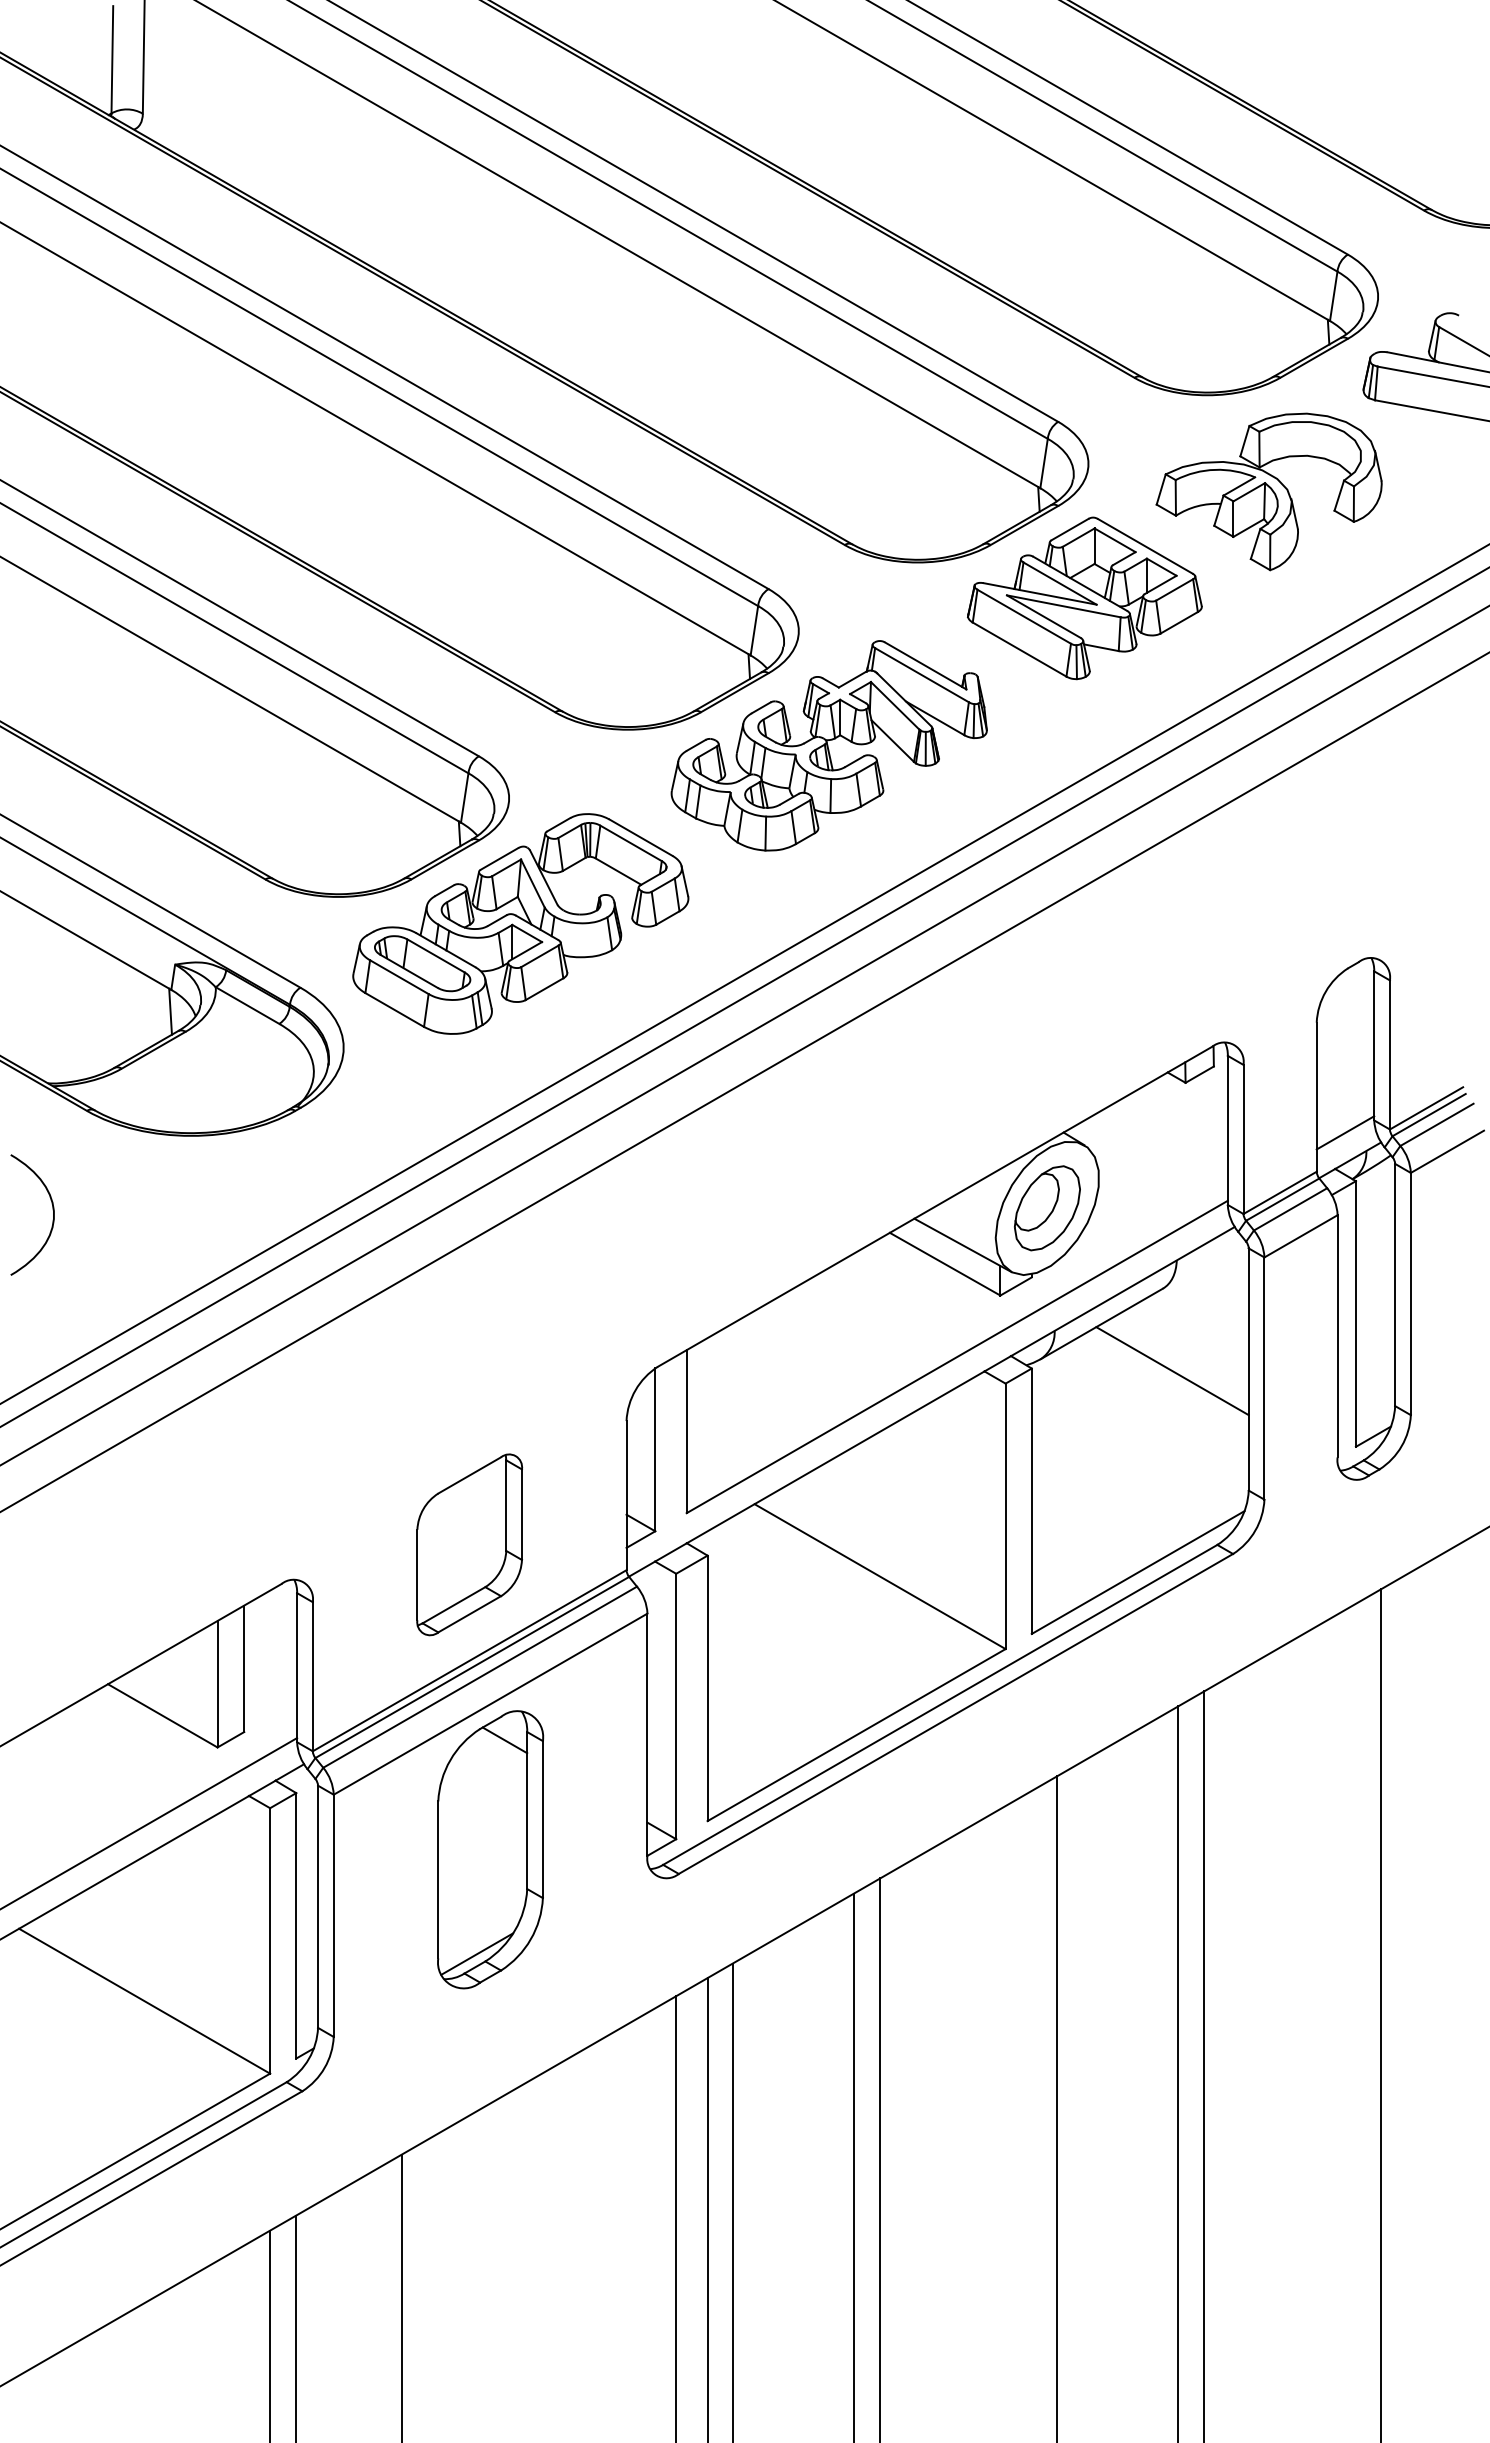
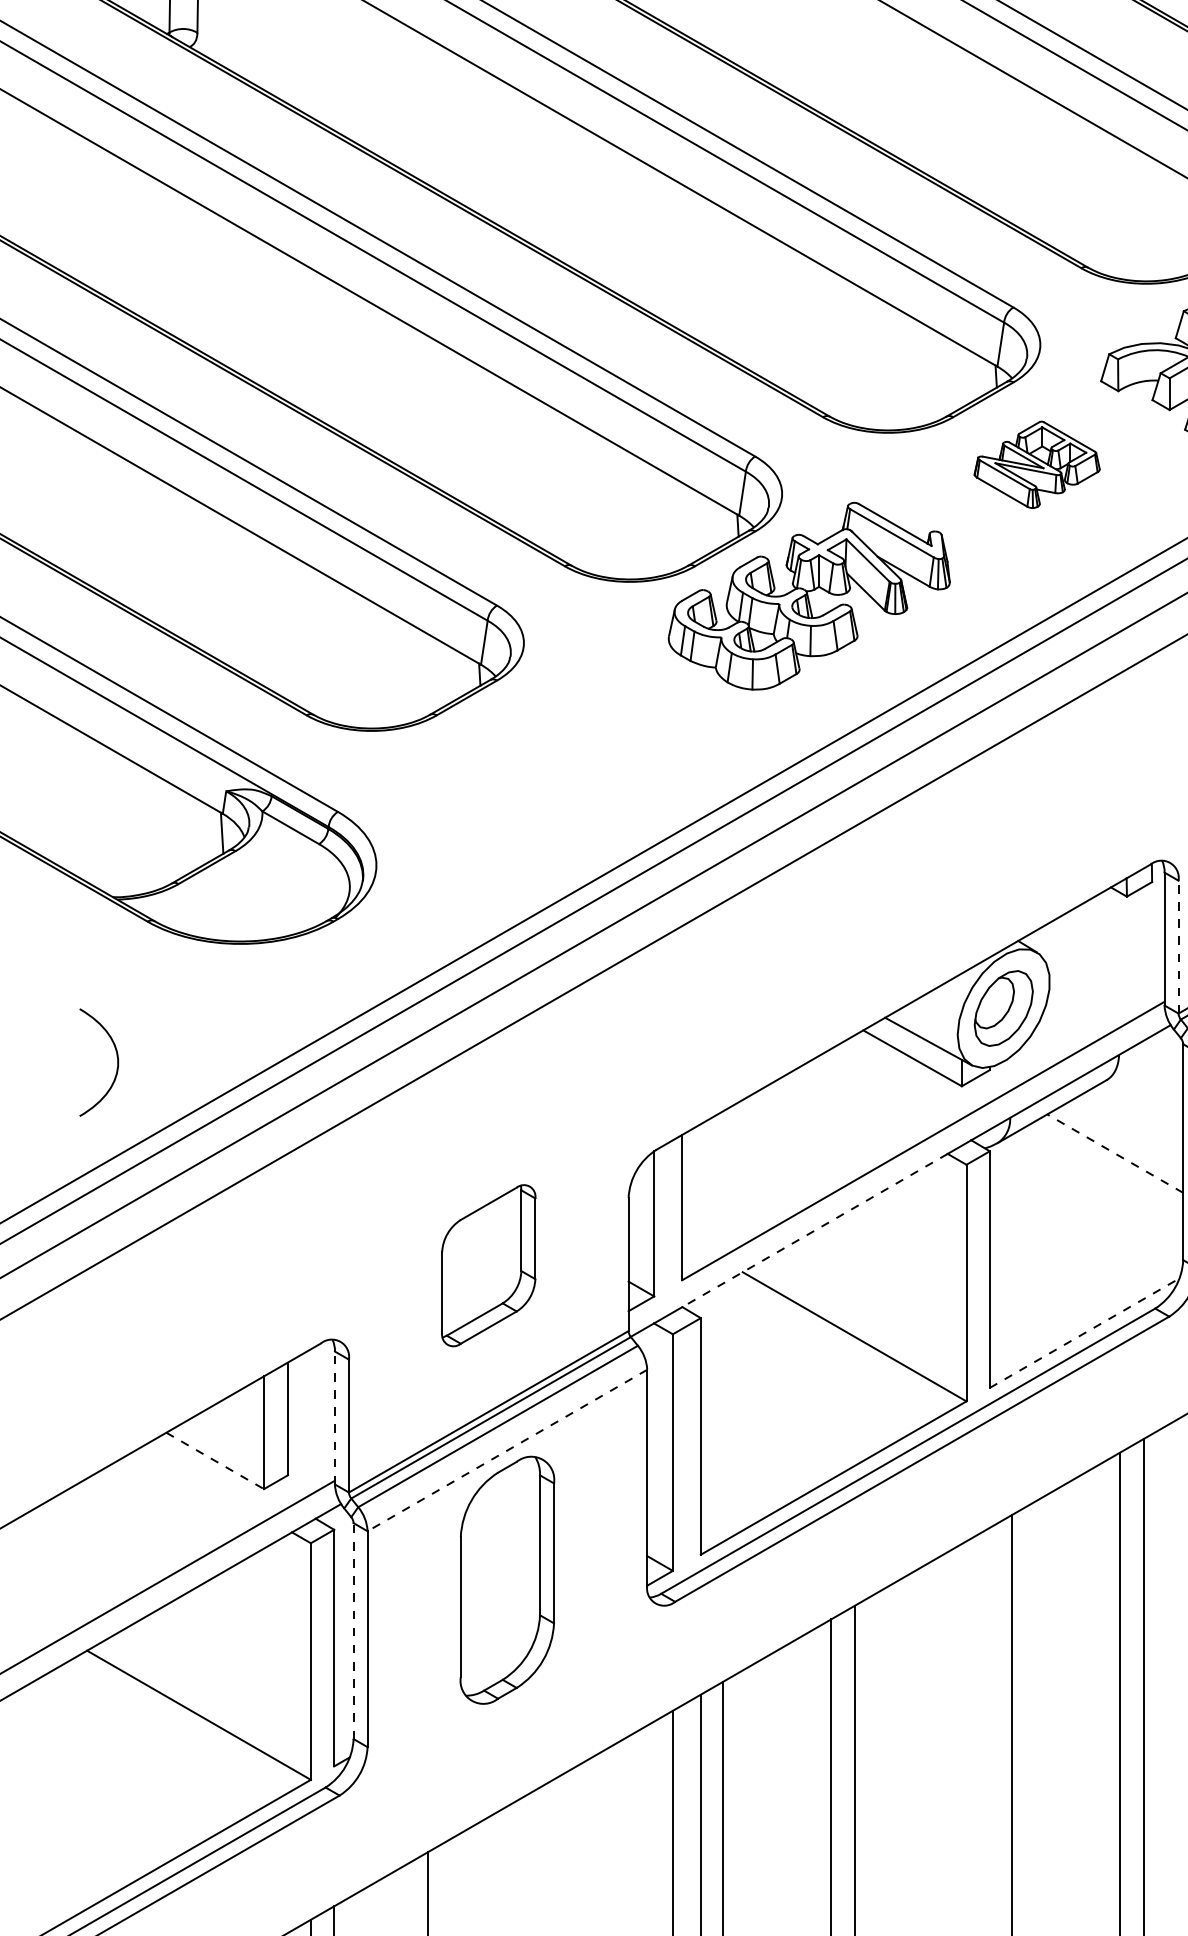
part: (1084, 598) -> (1036, 464), size x0.6
part: (520, 923) -> (534, 754), removed
line: (1243, 1139) -> (1178, 947), solid -> dashed
curve: (52, 1210) -> (116, 1058), moved
line: (1172, 1370) -> (1115, 1153), solid -> dashed
line: (835, 1457) -> (814, 1230), solid -> dashed
part: (469, 1544) -> (488, 1265), moved
line: (1138, 1572) -> (1084, 1333), solid -> dashed
line: (297, 1667) -> (335, 1417), solid -> dashed
line: (490, 1704) -> (507, 1450), solid -> dashed
line: (163, 1716) -> (215, 1461), solid -> dashed
line: (504, 1740) -> (519, 1482), removed
line: (318, 1906) -> (354, 1630), solid -> dashed
line: (477, 1953) -> (495, 1672), removed

